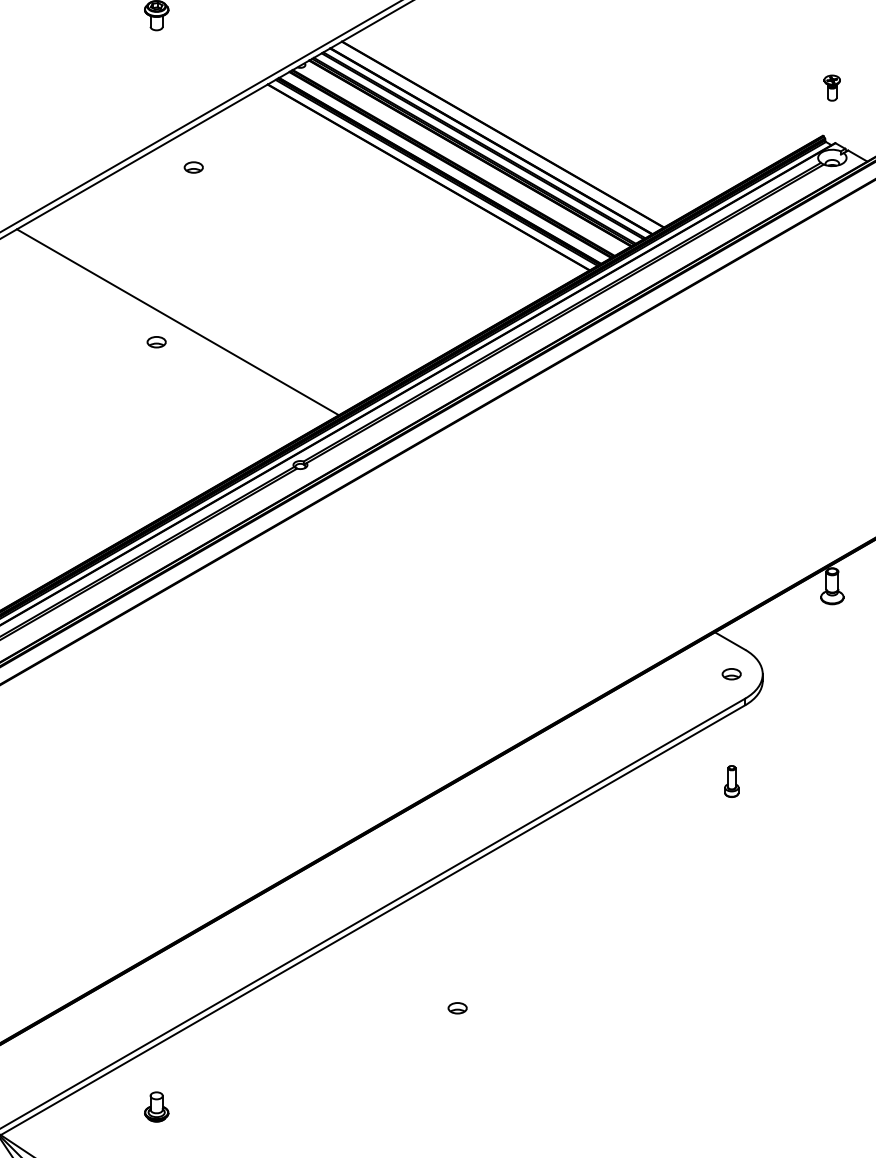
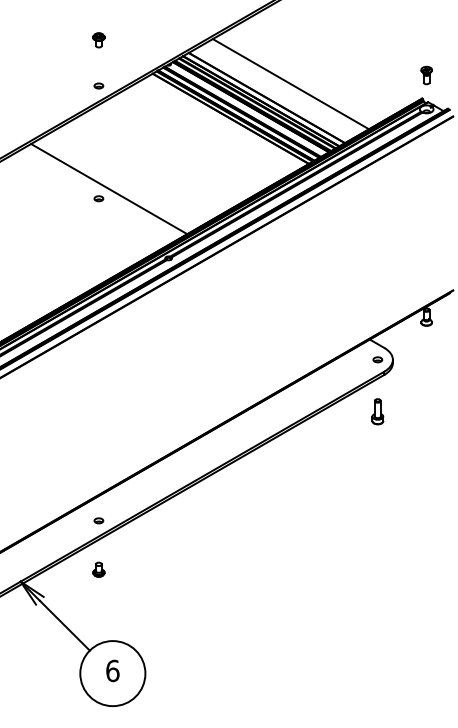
part: (832, 88) -> (426, 75), size x1.43
line: (551, 106) -> (290, 84), added
part: (192, 166) -> (98, 85), moved
part: (731, 780) -> (377, 411), size x1.67
part: (456, 1007) -> (98, 520), moved

